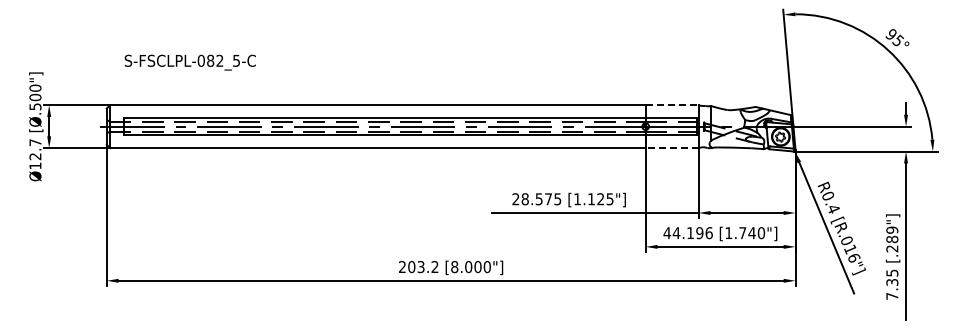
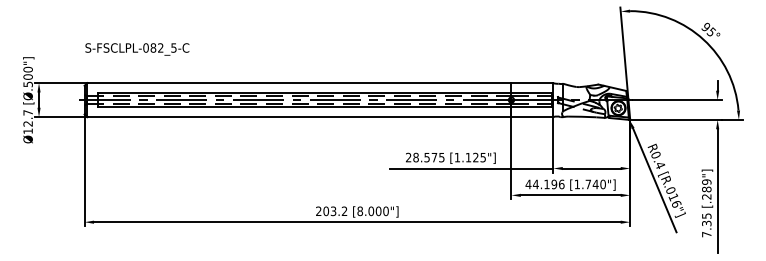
text: (189, 62) -> (136, 49), moved
line: (672, 105) -> (532, 83), dashed -> solid
line: (671, 148) -> (531, 117), dashed -> solid

